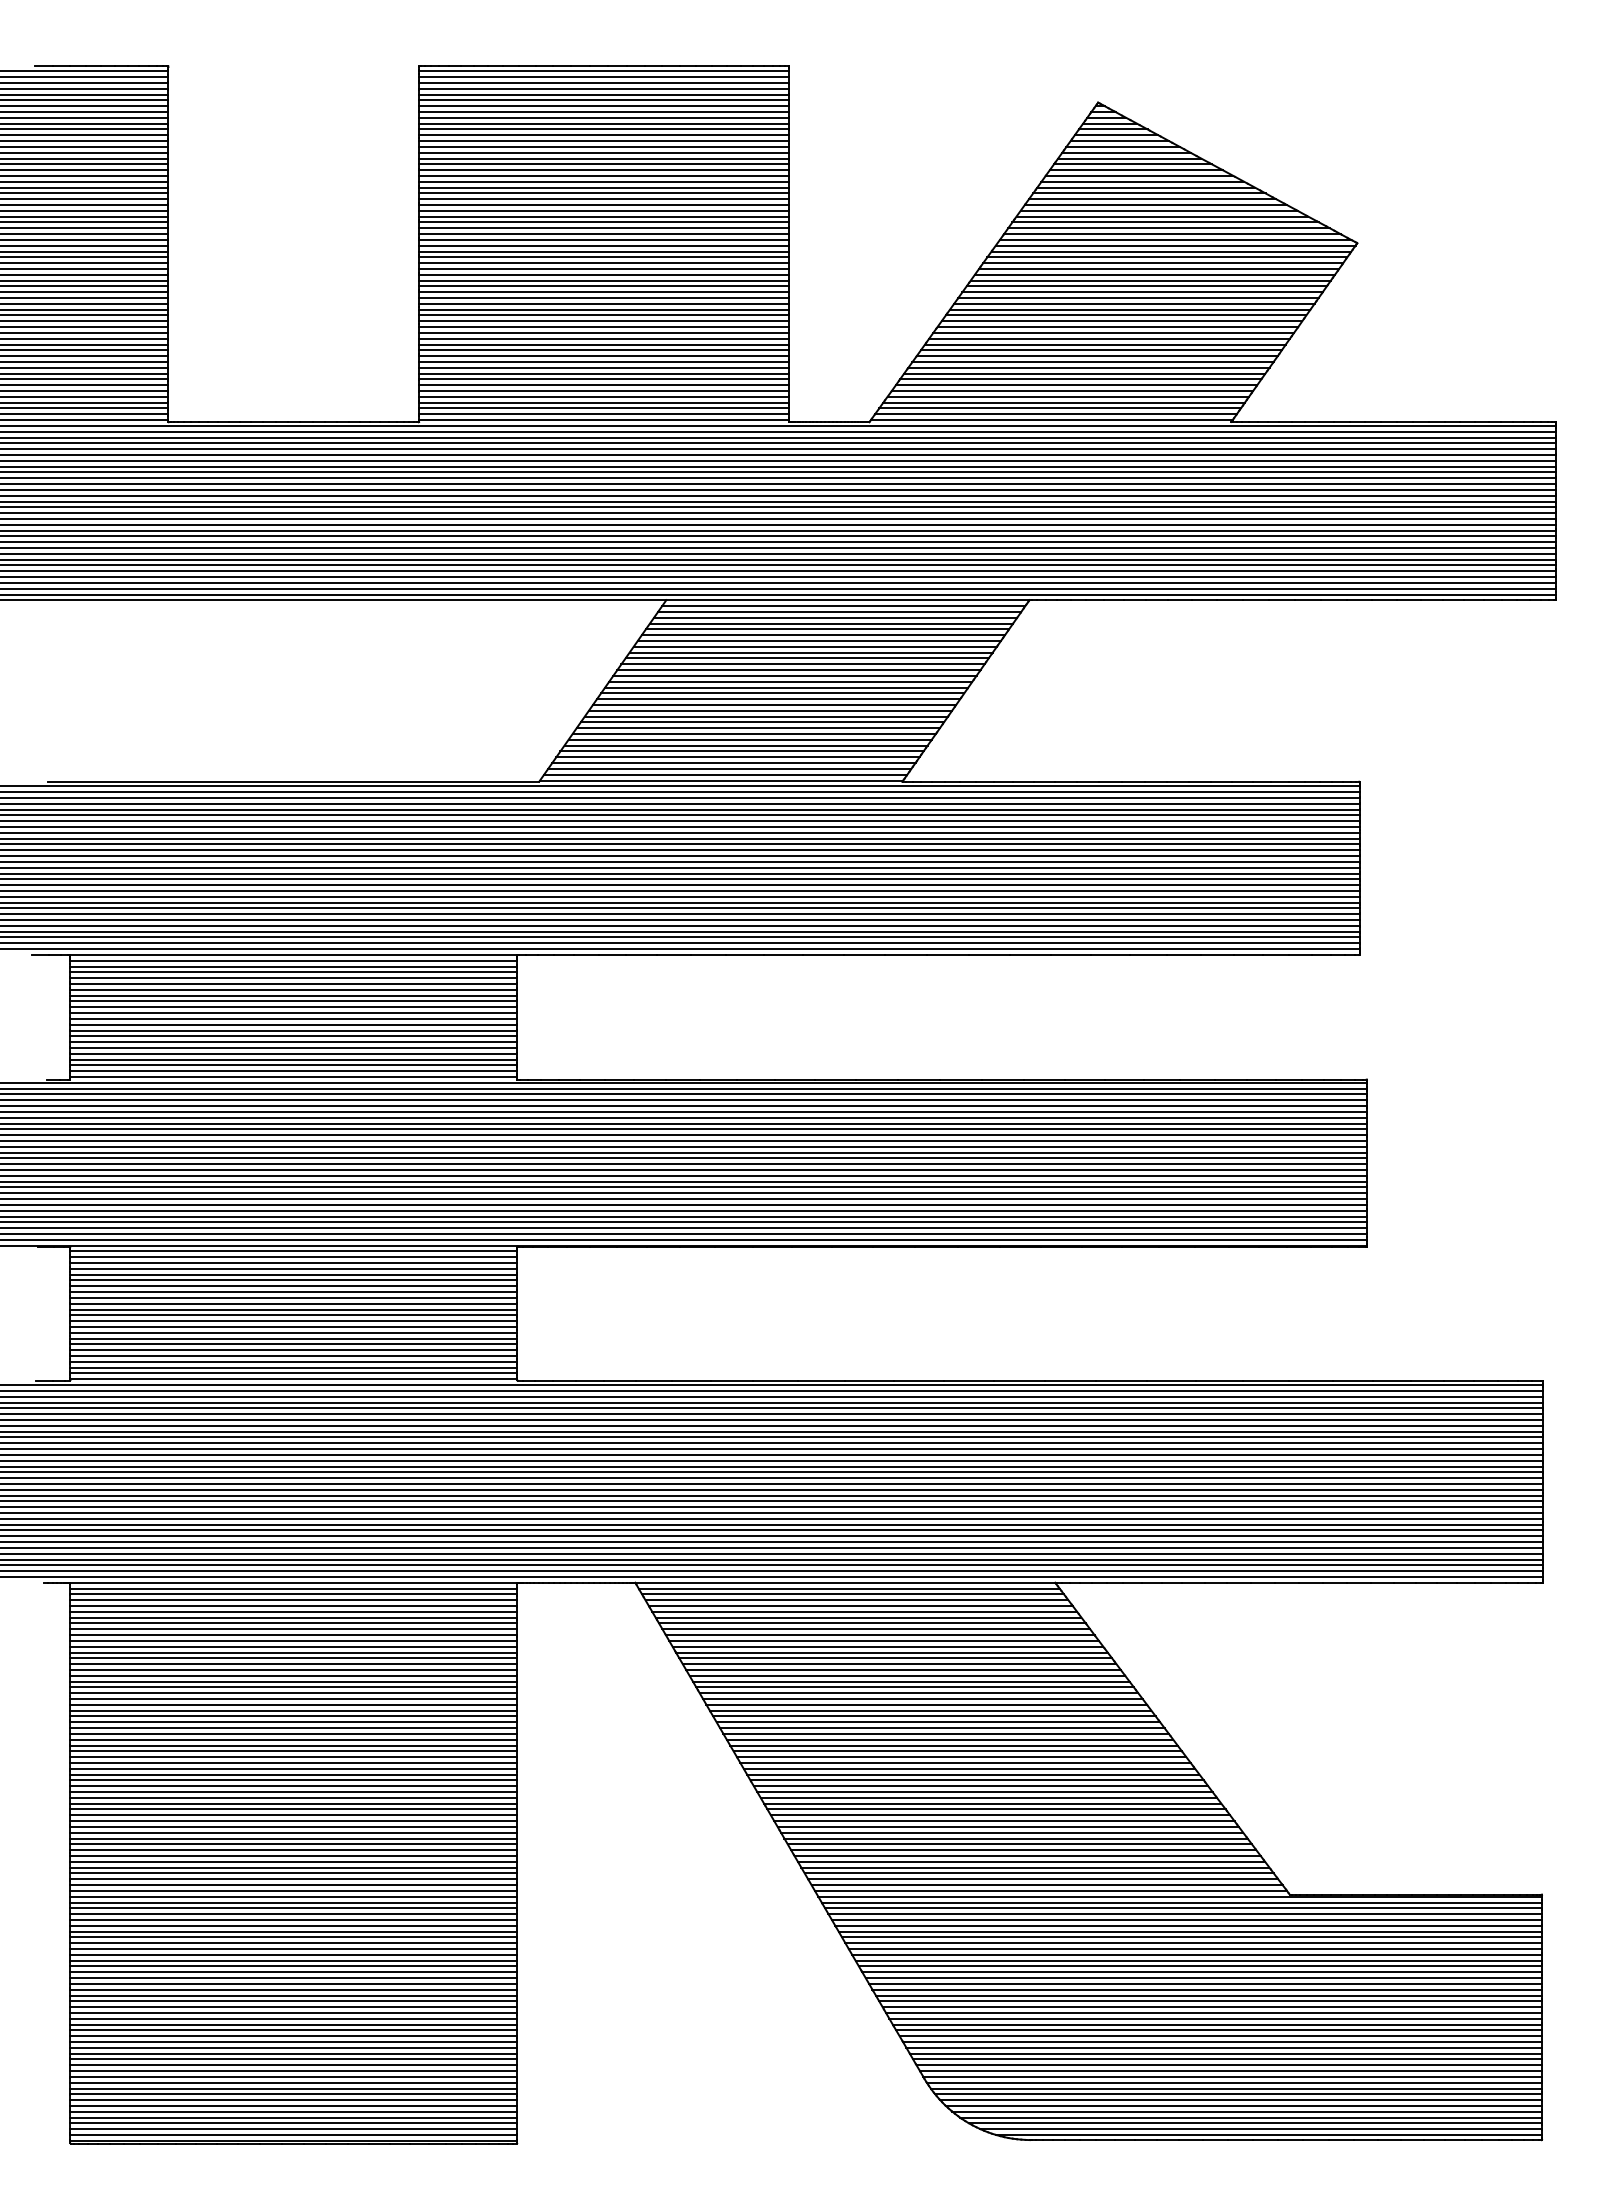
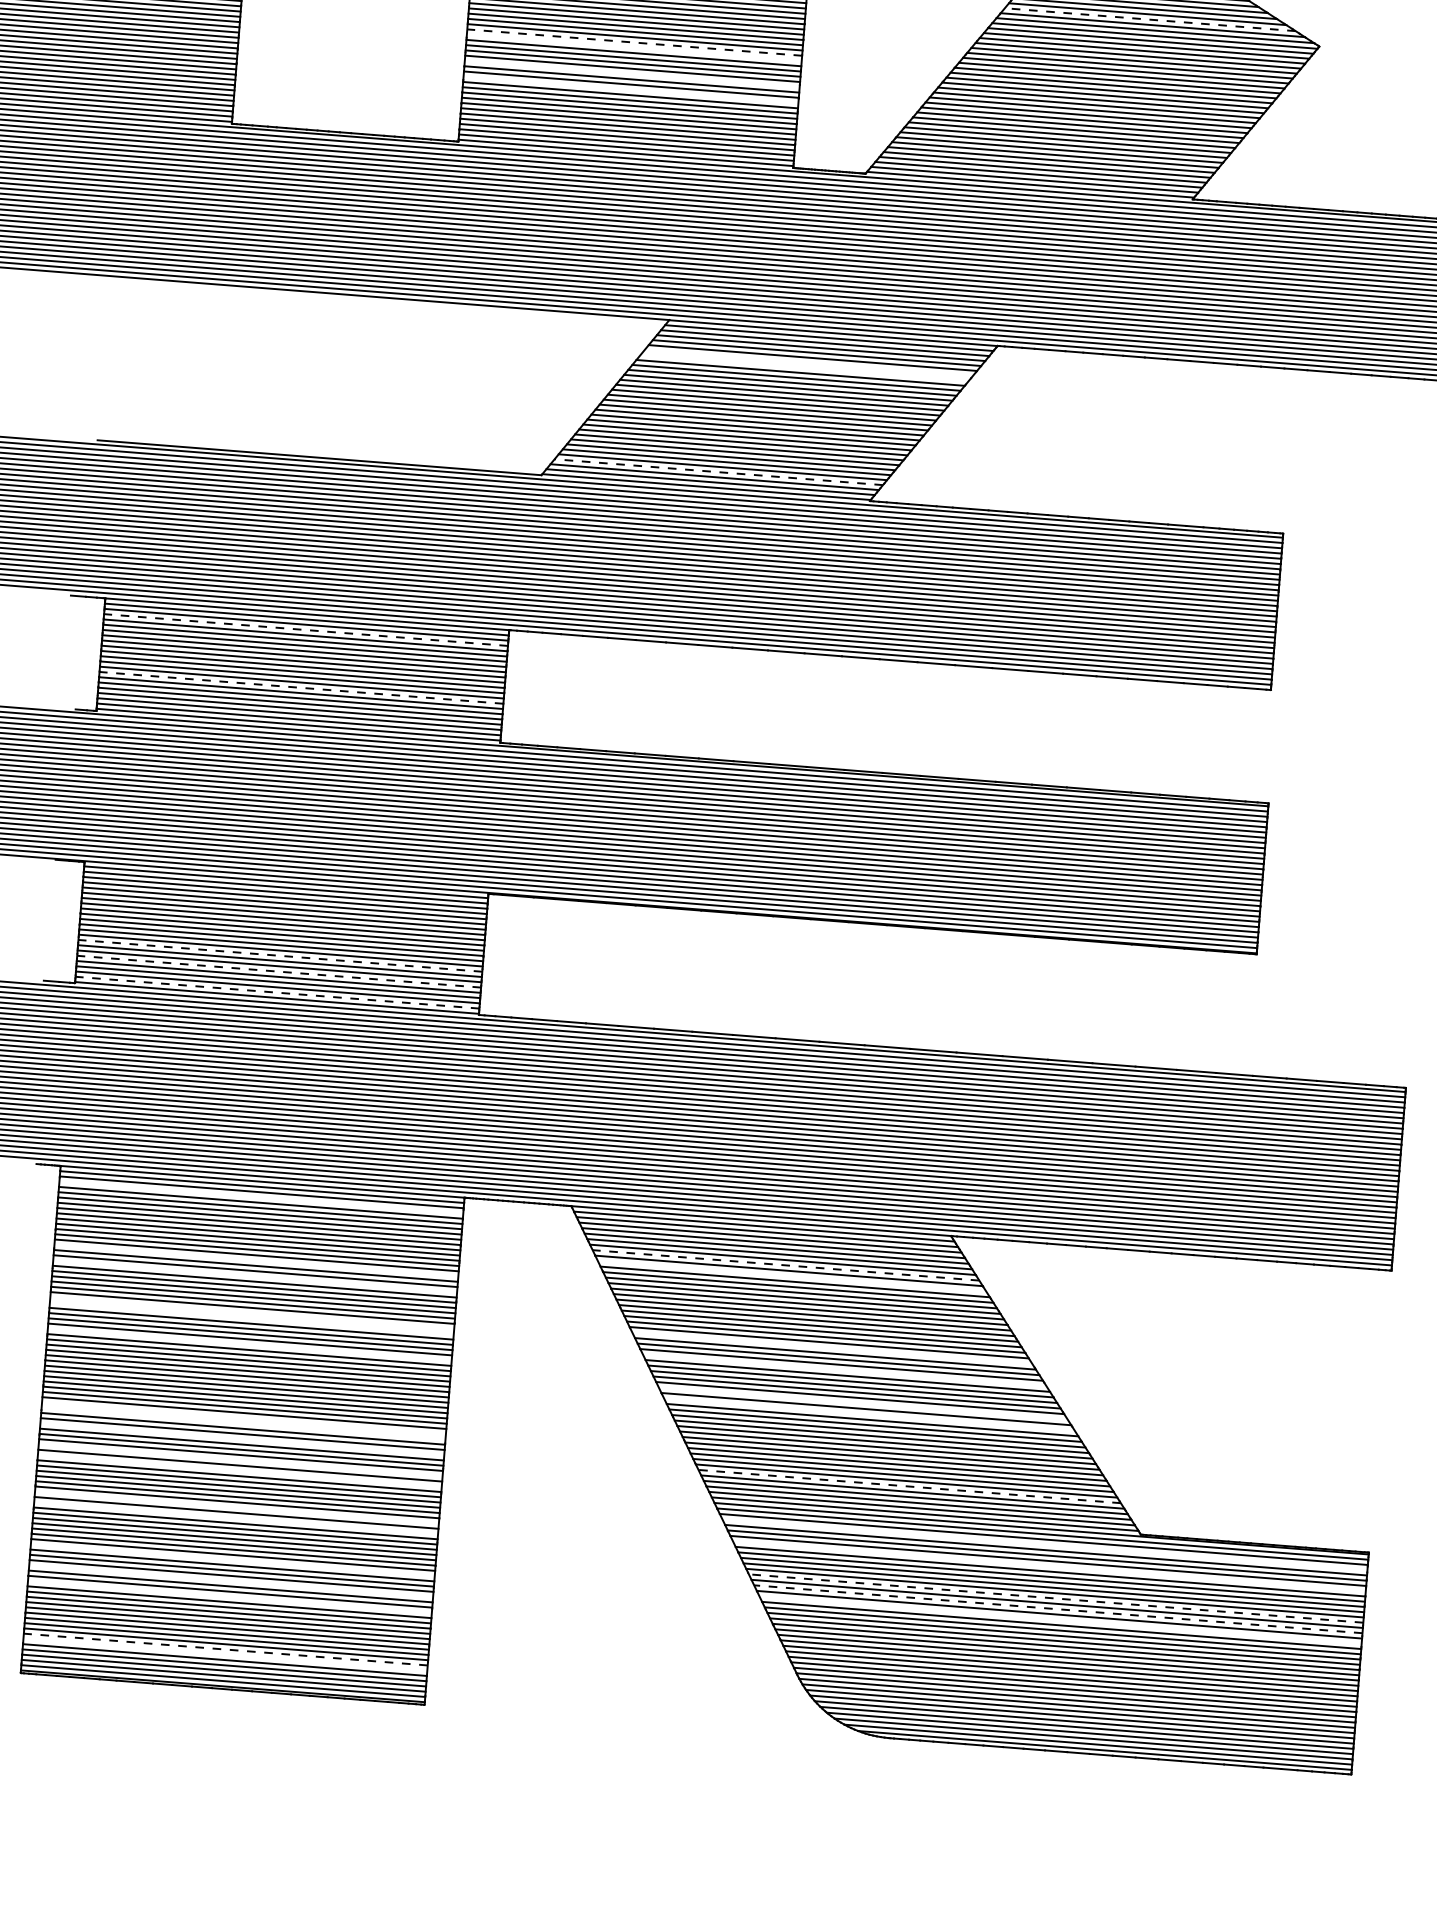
line: (1169, 228) -> (1150, 19), solid -> dashed
line: (603, 298) -> (634, 42), solid -> dashed
line: (604, 303) -> (634, 47), removed
line: (604, 332) -> (632, 73), removed
line: (604, 350) -> (631, 90), removed
line: (823, 635) -> (808, 363), removed
line: (818, 641) -> (803, 368), removed
line: (733, 763) -> (718, 472), solid -> dashed
line: (293, 972) -> (305, 630), solid -> dashed
line: (293, 1036) -> (301, 688), solid -> dashed
line: (293, 1332) -> (280, 955), solid -> dashed
line: (293, 1350) -> (278, 971), solid -> dashed
line: (293, 1373) -> (277, 992), solid -> dashed
line: (293, 1600) -> (261, 1197), removed
line: (876, 1629) -> (786, 1265), solid -> dashed
line: (883, 1640) -> (791, 1276), removed
line: (293, 1669) -> (256, 1260), removed
line: (293, 1687) -> (254, 1276), removed
line: (934, 1716) -> (832, 1348), removed
line: (293, 1728) -> (252, 1313), removed
line: (293, 1733) -> (251, 1318), removed
line: (949, 1739) -> (844, 1370), removed
line: (293, 1762) -> (249, 1344), removed
line: (973, 1774) -> (863, 1403), removed
line: (980, 1786) -> (868, 1414), removed
line: (293, 1844) -> (243, 1418), removed
line: (293, 1850) -> (243, 1423), removed
line: (1031, 1861) -> (909, 1486), solid -> dashed
line: (293, 1867) -> (242, 1439), removed
line: (293, 1890) -> (240, 1460), removed
line: (293, 1902) -> (239, 1470), removed
line: (1184, 1914) -> (1044, 1545), removed
line: (1191, 1937) -> (1048, 1566), removed
line: (293, 1943) -> (236, 1507), removed
line: (293, 1954) -> (235, 1517), removed
line: (1202, 1972) -> (1056, 1598), solid -> dashed
line: (1205, 1983) -> (1058, 1609), solid -> dashed
line: (1208, 1995) -> (1060, 1620), removed
line: (293, 2001) -> (232, 1560), removed
line: (293, 2024) -> (230, 1581), removed
line: (293, 2041) -> (229, 1596), removed
line: (293, 2100) -> (225, 1649), solid -> dashed
line: (293, 2105) -> (225, 1654), removed

